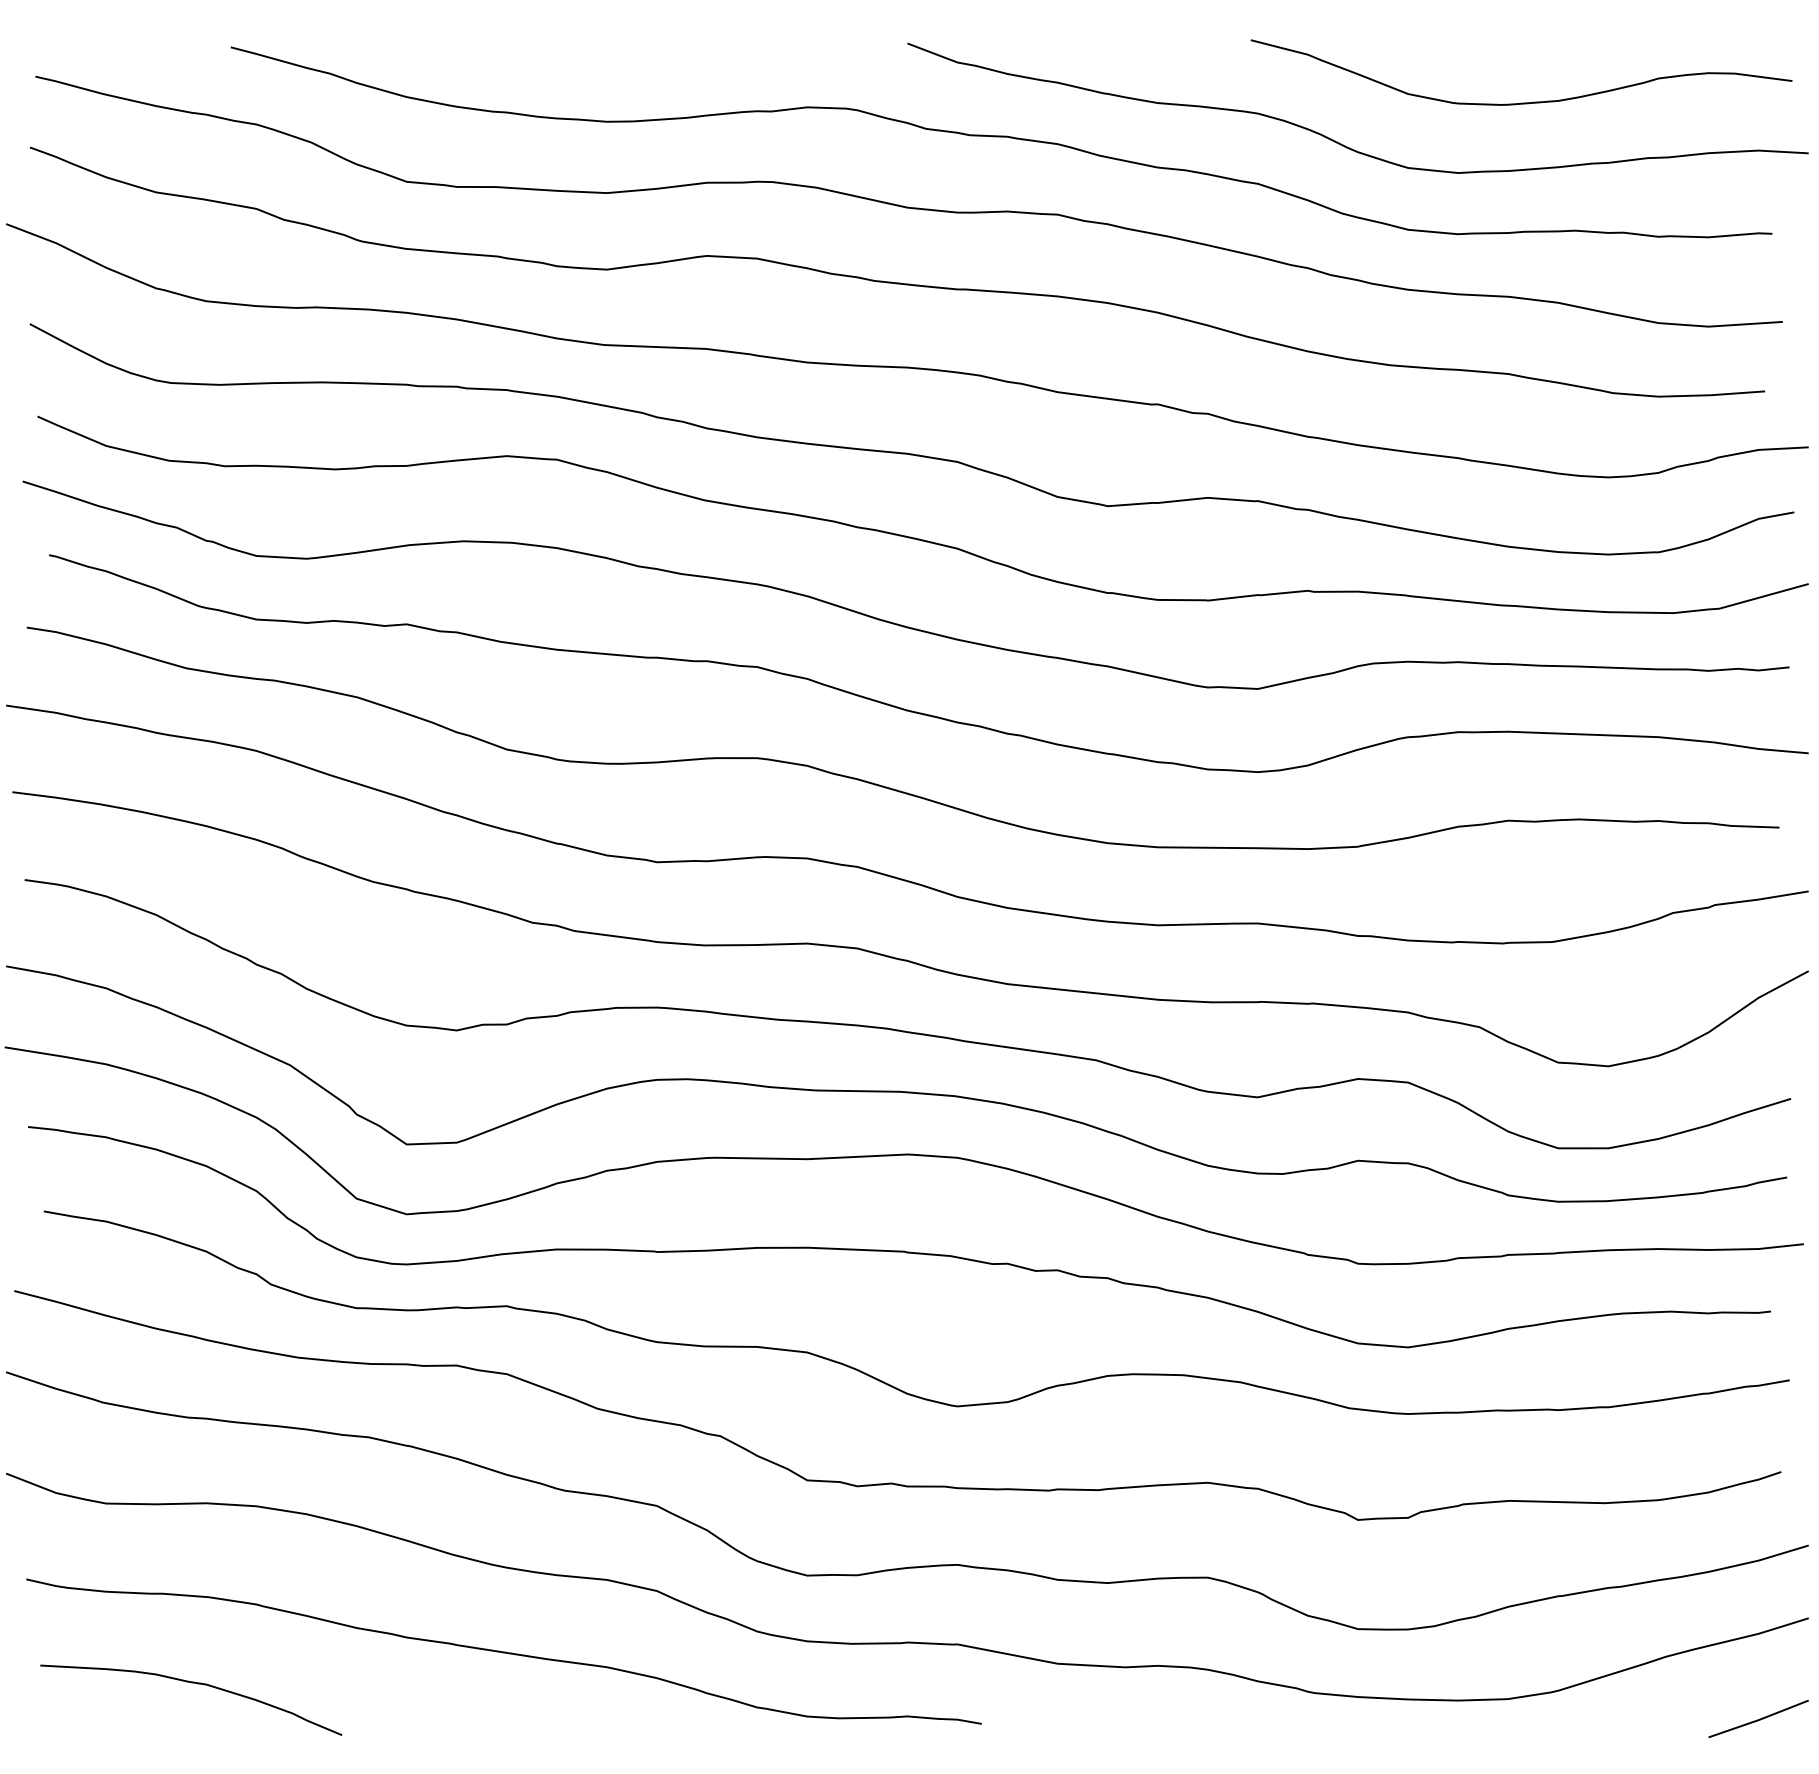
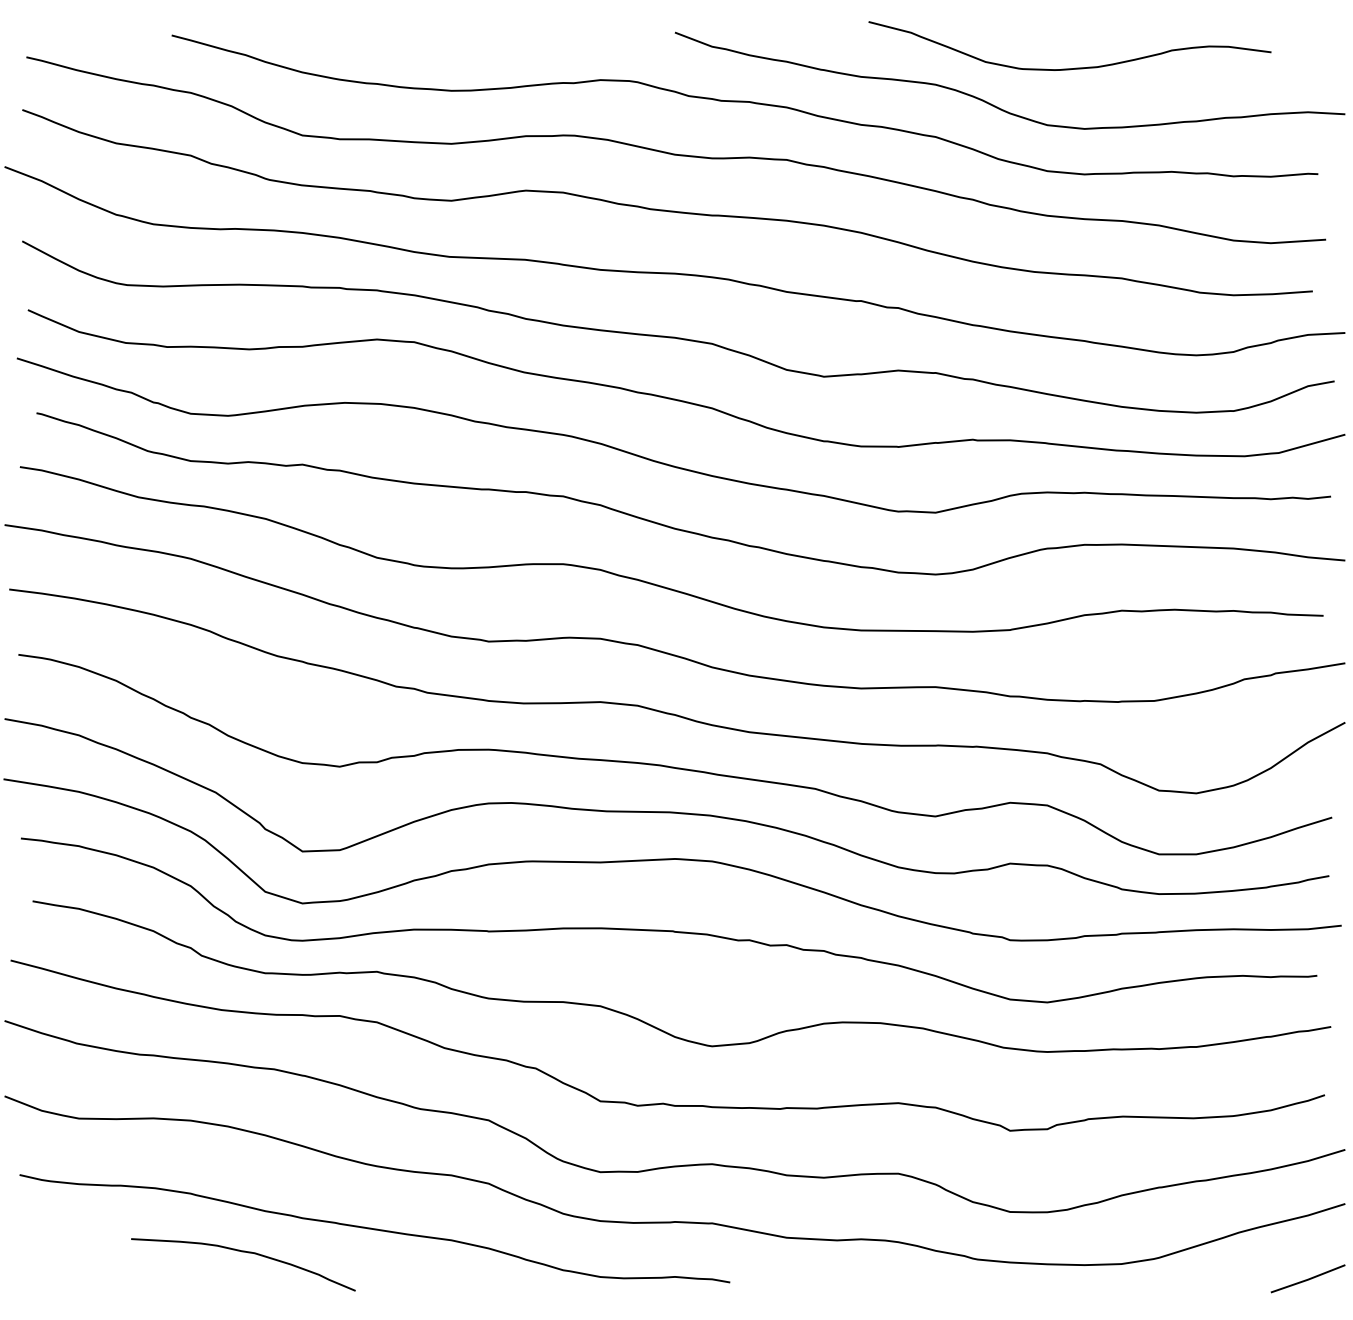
curve: (1521, 102) -> (1069, 68), moved
curve: (191, 1683) -> (243, 1252), moved

